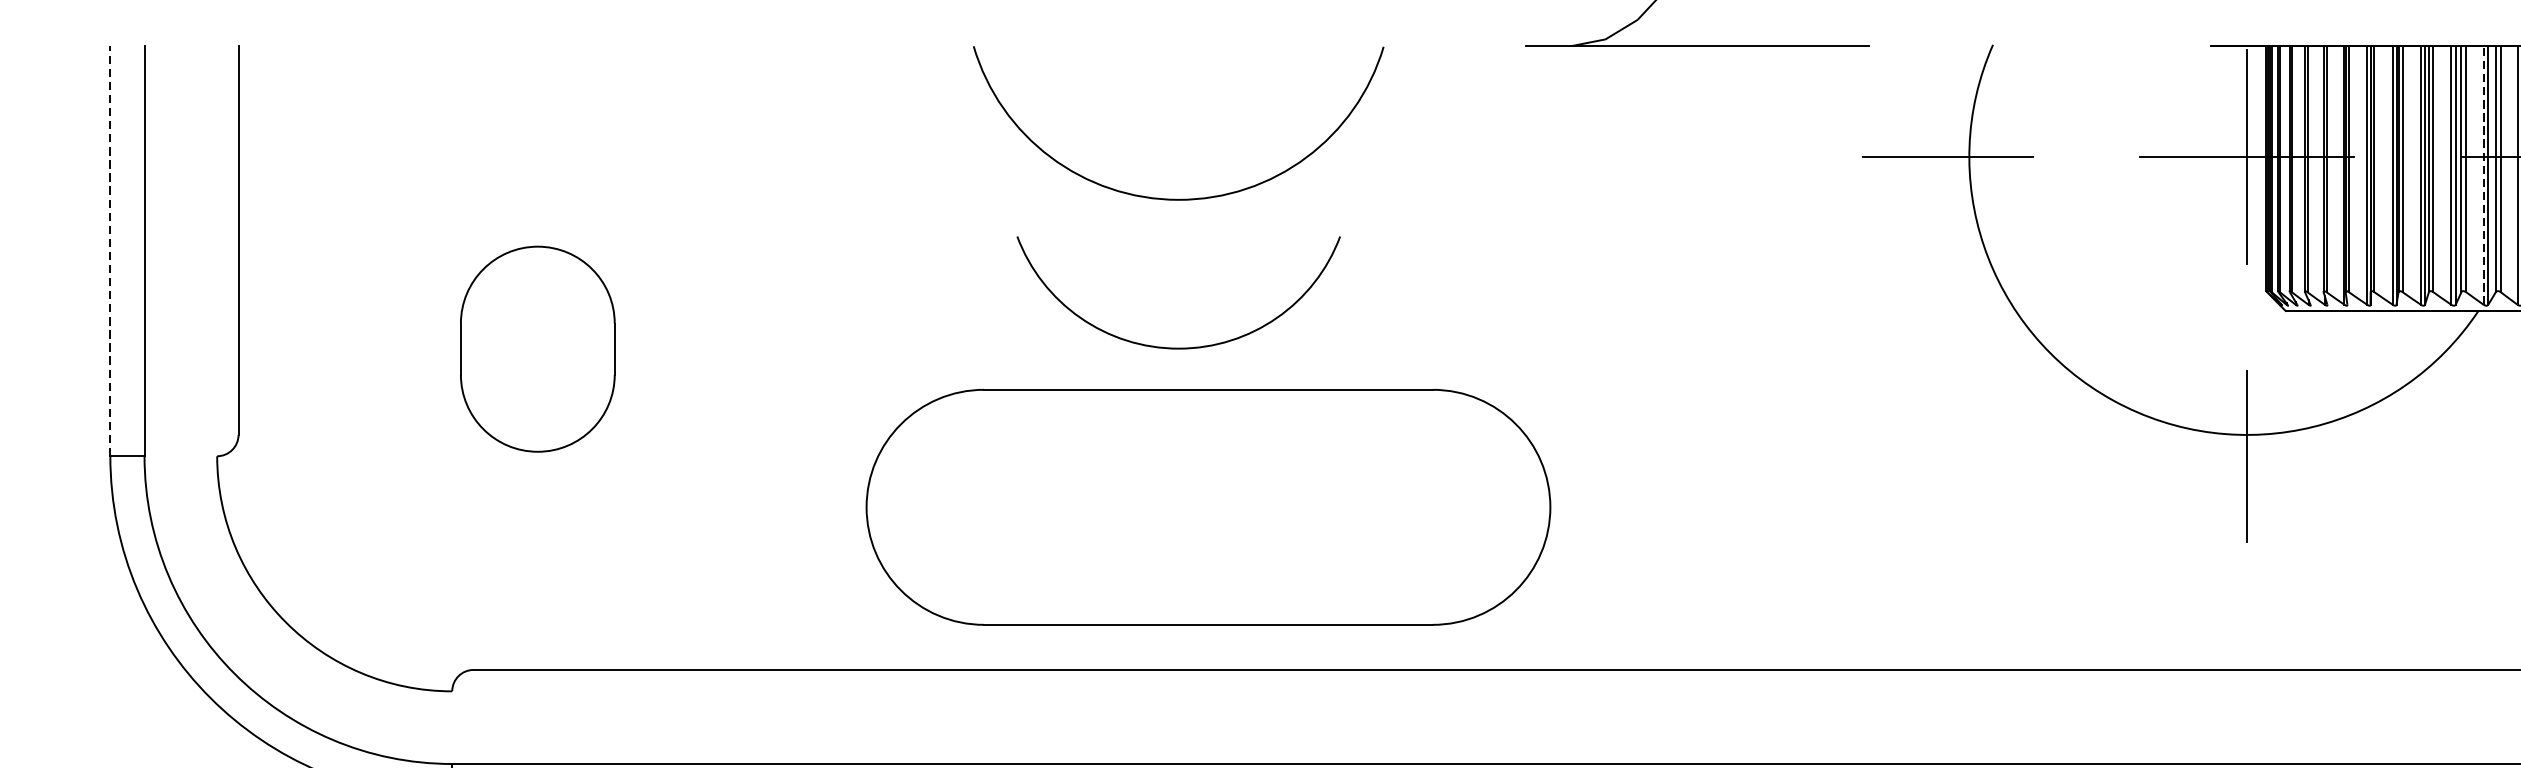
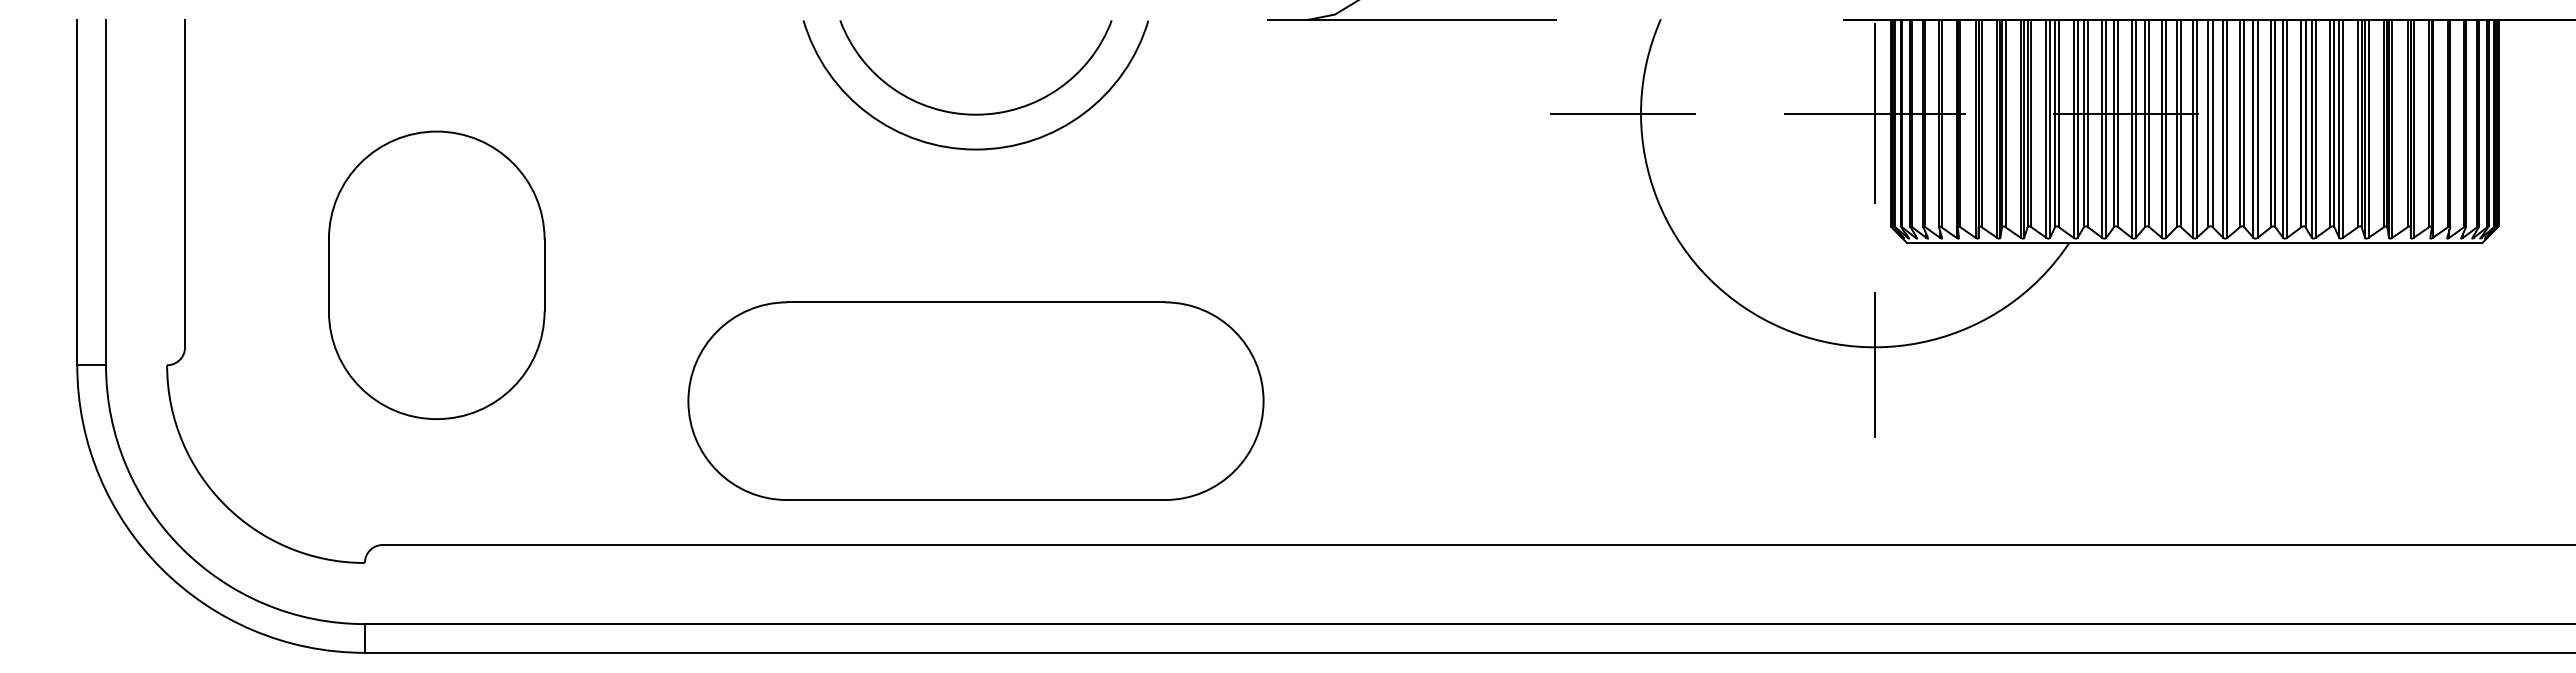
line: (2483, 174) -> (2073, 128), dashed -> solid
line: (110, 250) -> (77, 192), dashed -> solid
arc: (1178, 347) -> (975, 113), moved
part: (537, 348) -> (436, 274), size x1.67
part: (1207, 506) -> (975, 400), moved

